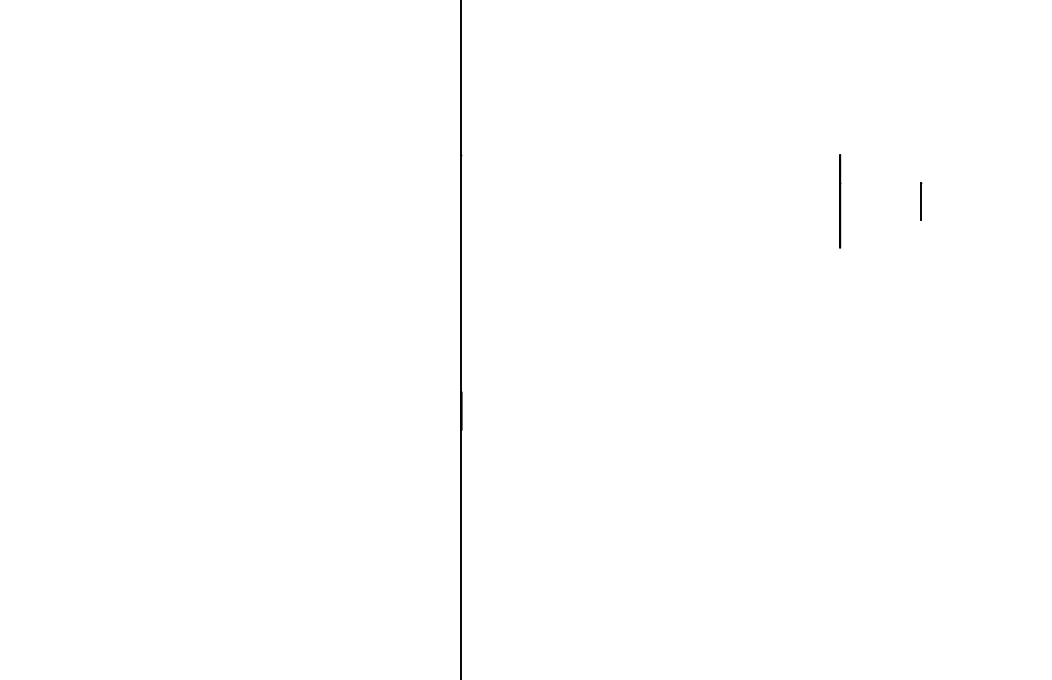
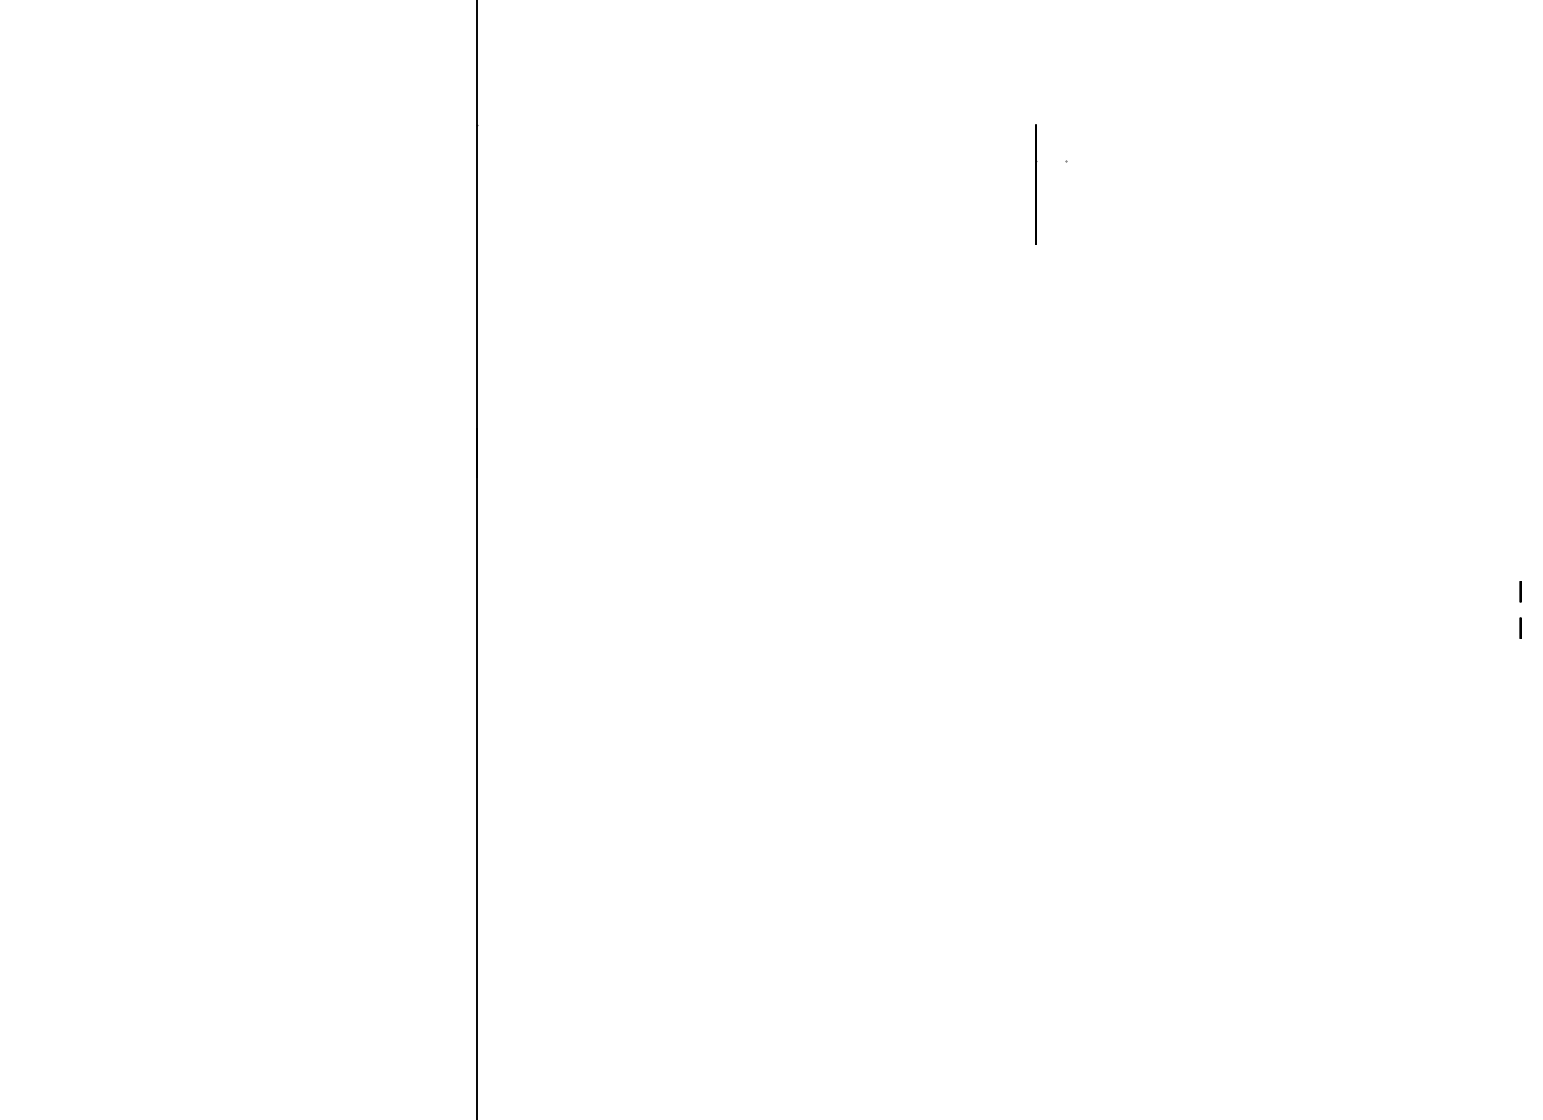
line: (840, 201) -> (1036, 184), moved
line: (920, 201) -> (1065, 184), removed

